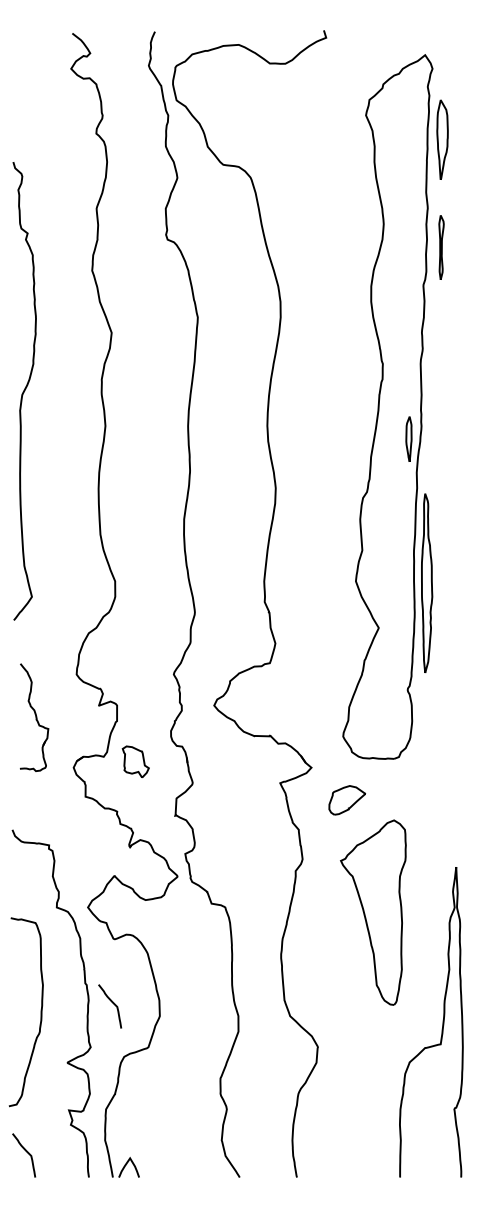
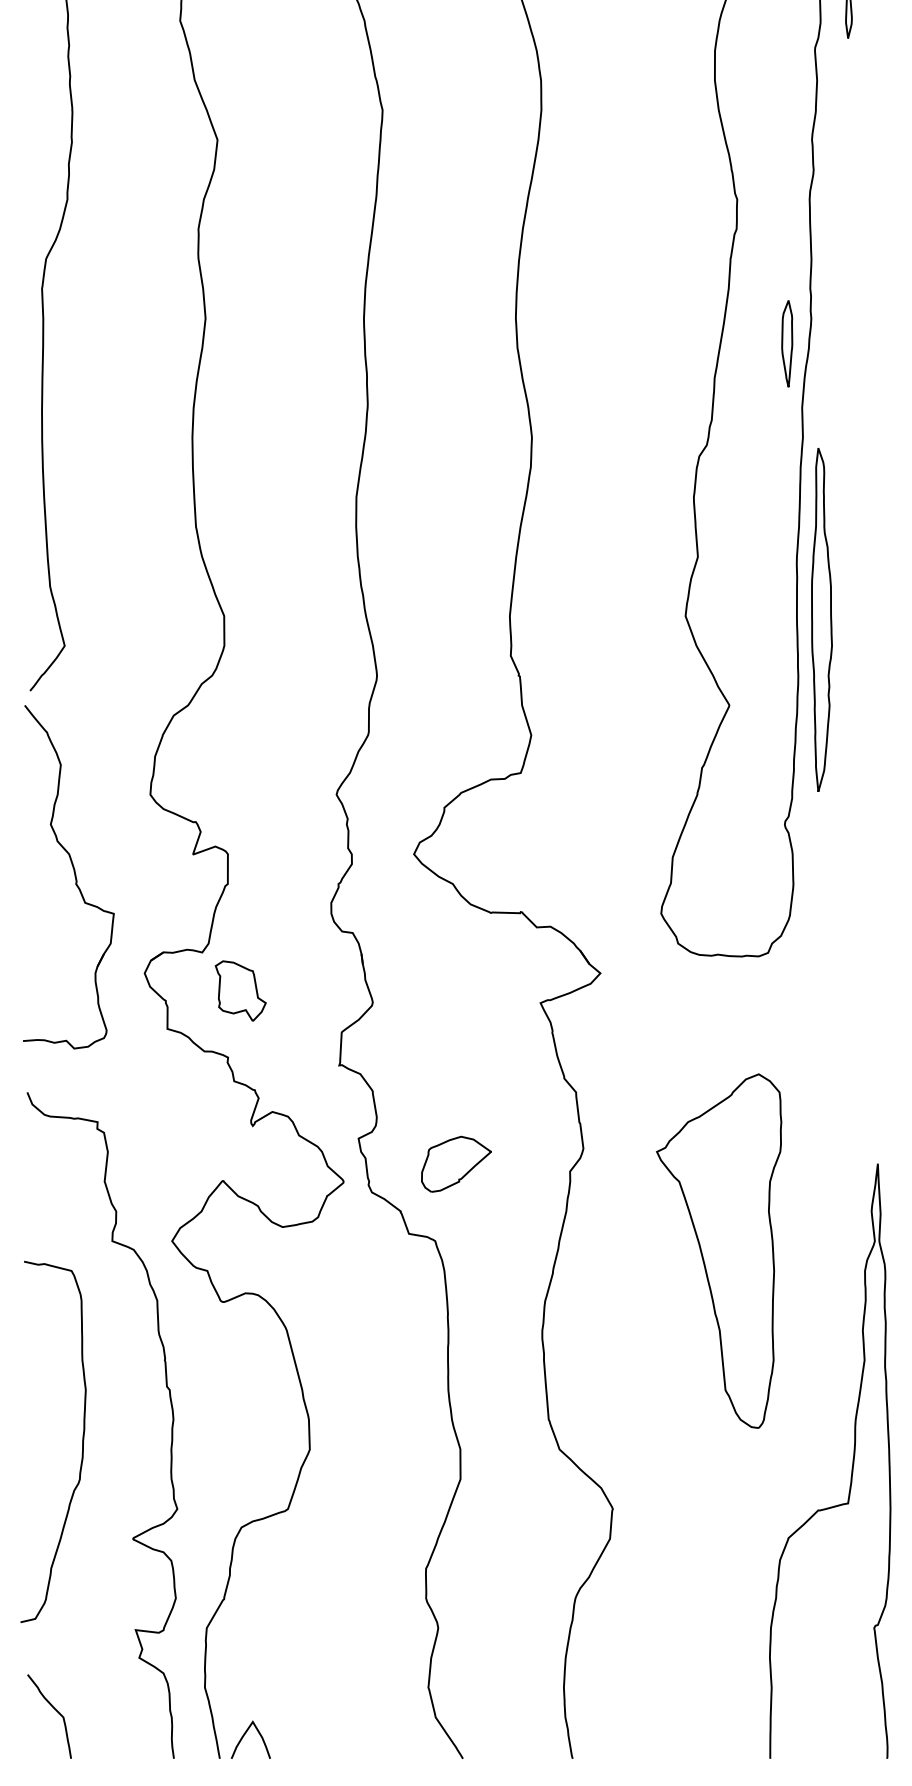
part: (34, 717) -> (69, 877), size x1.67
part: (135, 761) -> (240, 990), moved
part: (346, 800) -> (454, 1164), moved
curve: (112, 1003) -> (219, 1425), removed

